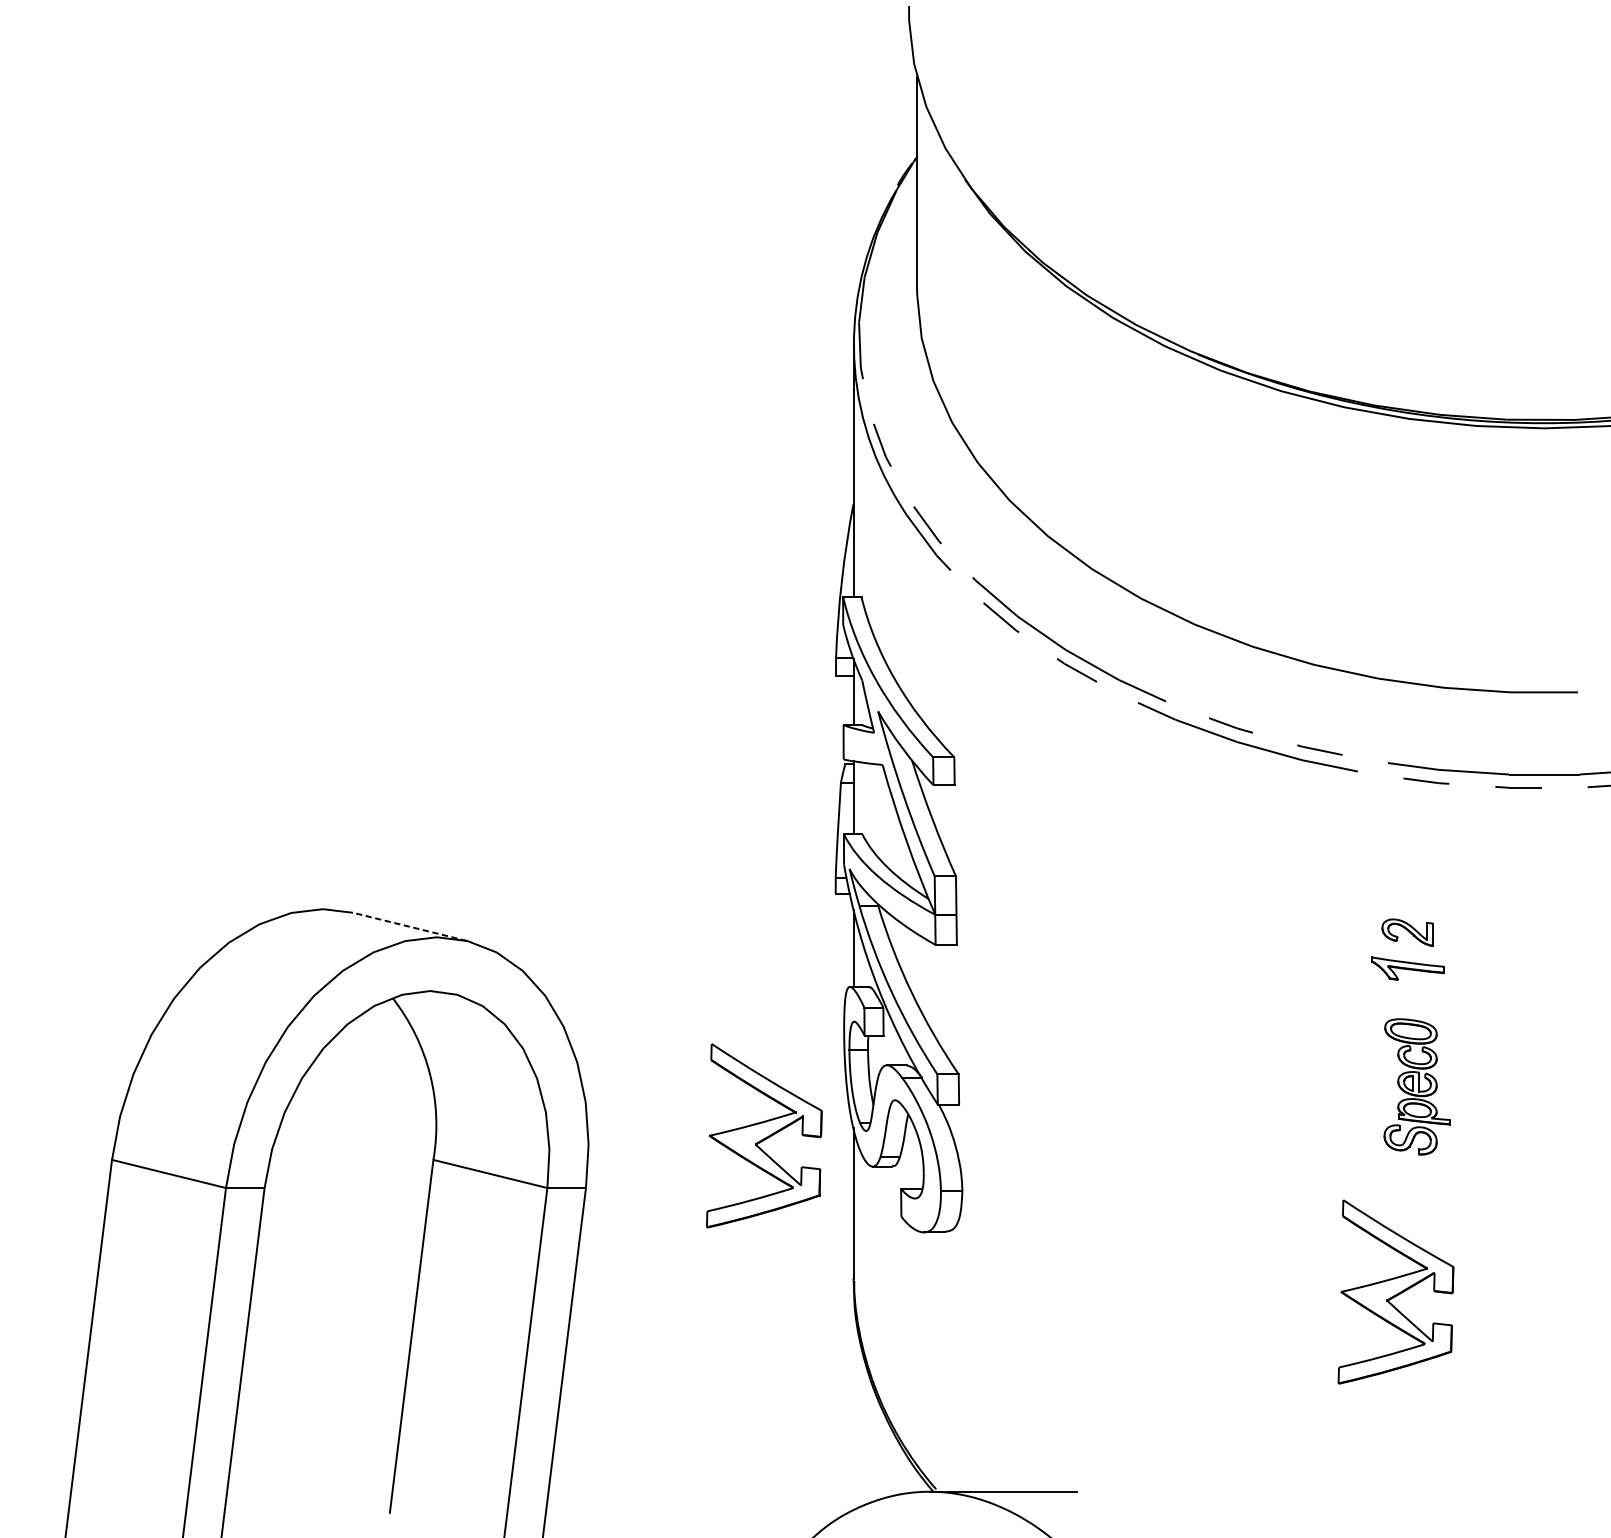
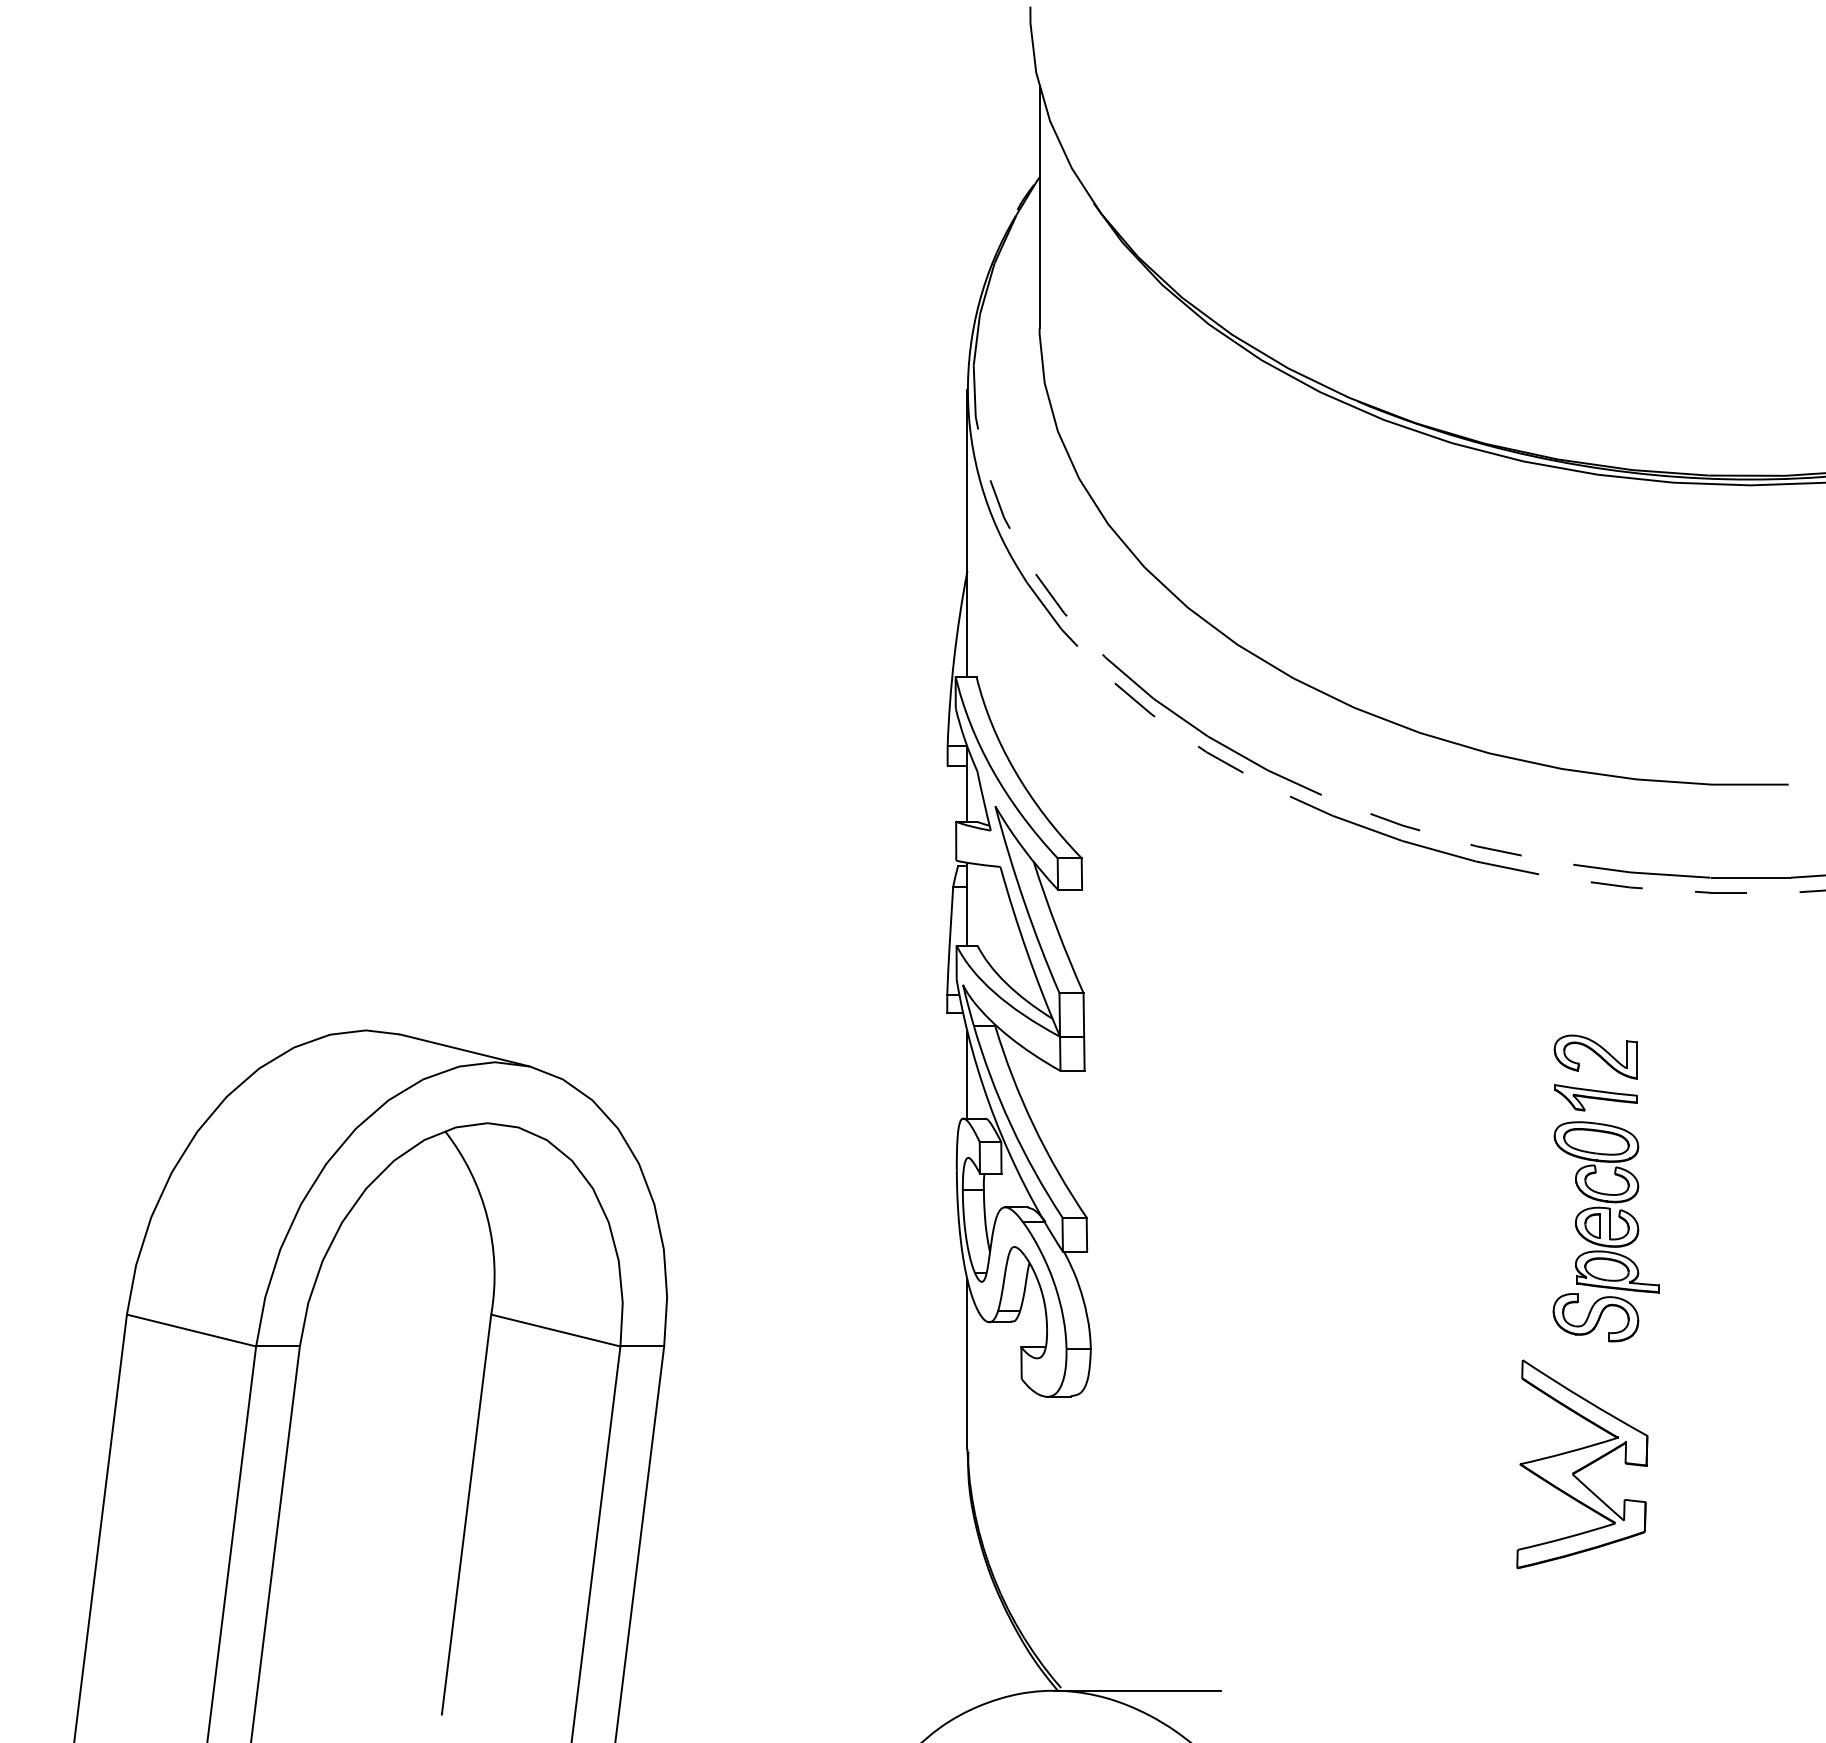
line: (409, 926) -> (464, 1050), dashed -> solid
part: (1407, 932) -> (1595, 1056), size x1.43
part: (1416, 1086) -> (1605, 1231), size x1.43
part: (764, 1135) -> (866, 1287), removed

